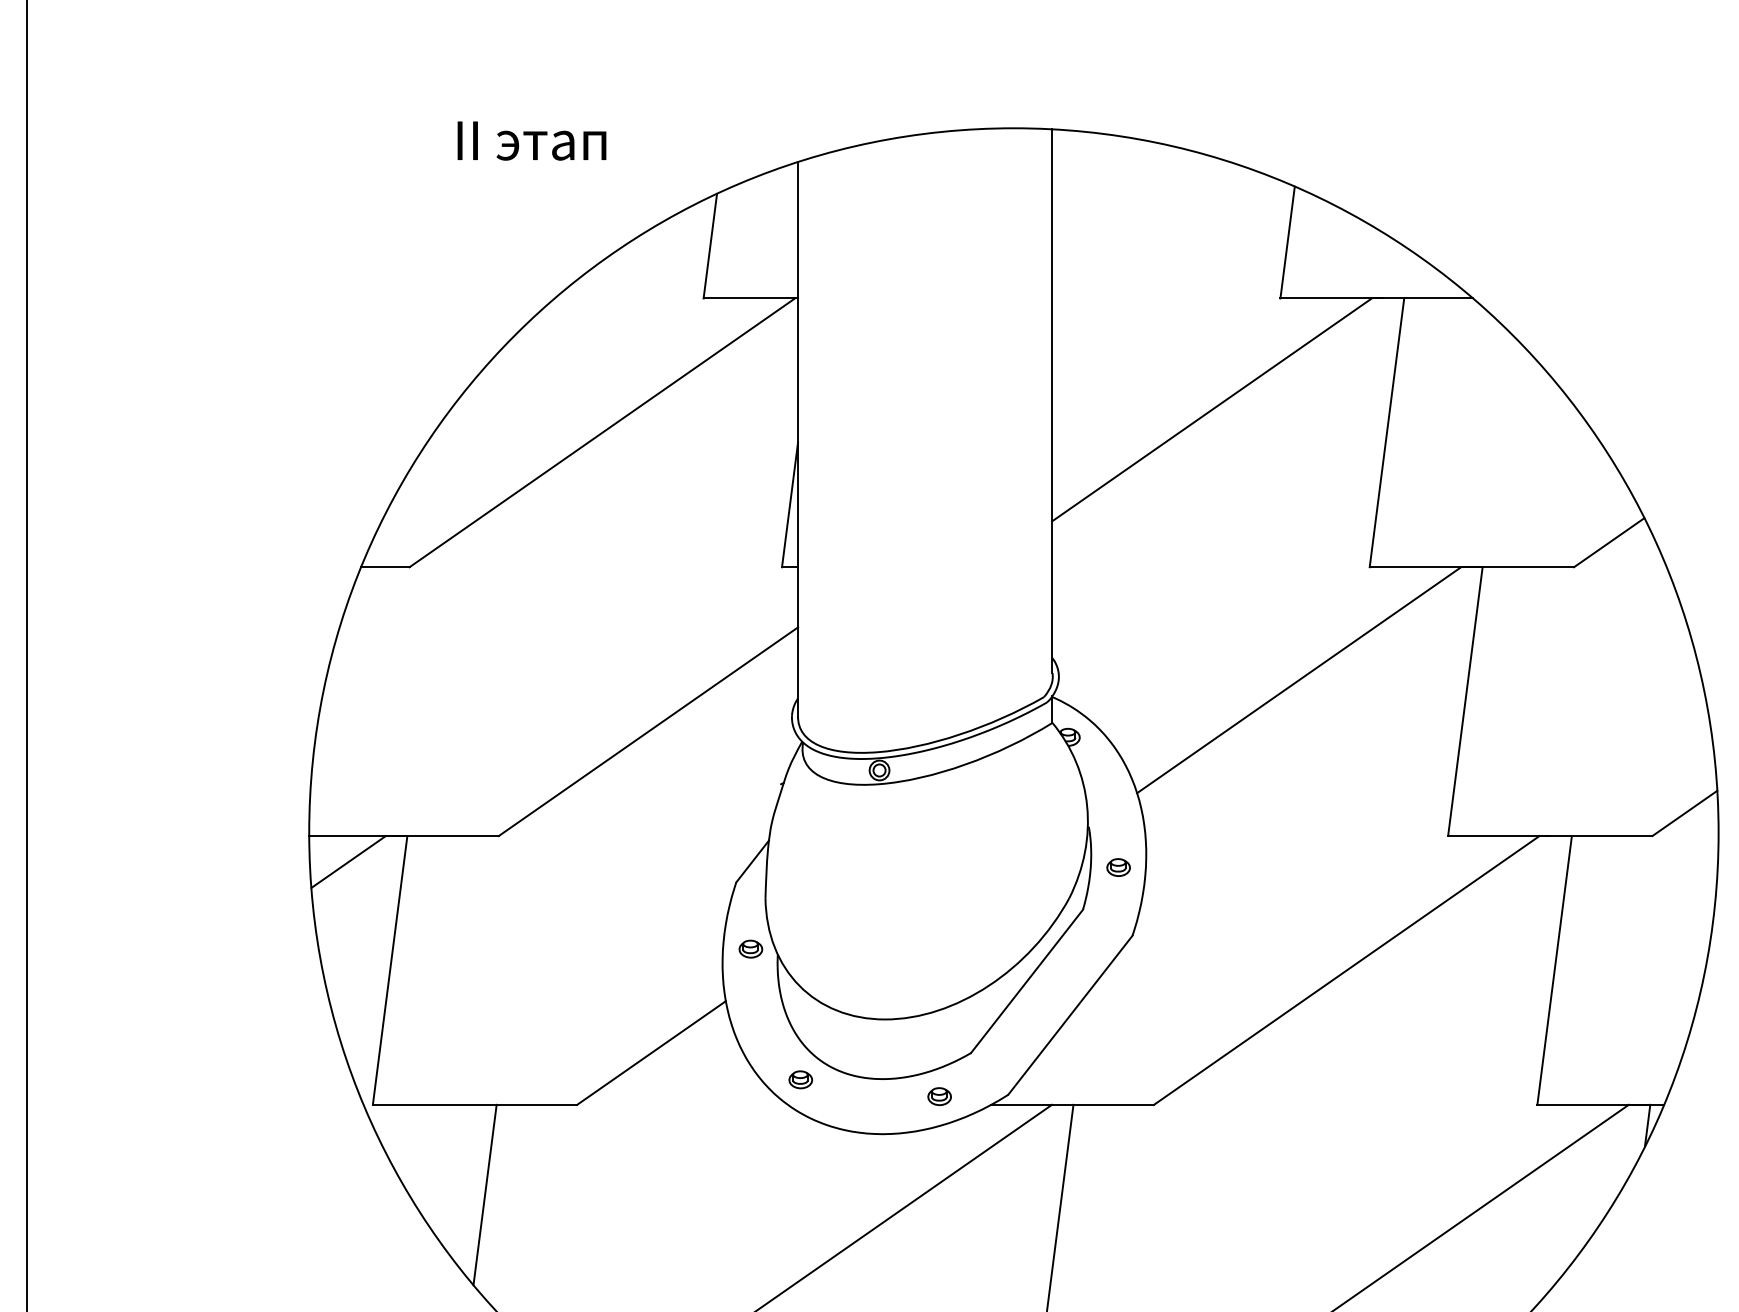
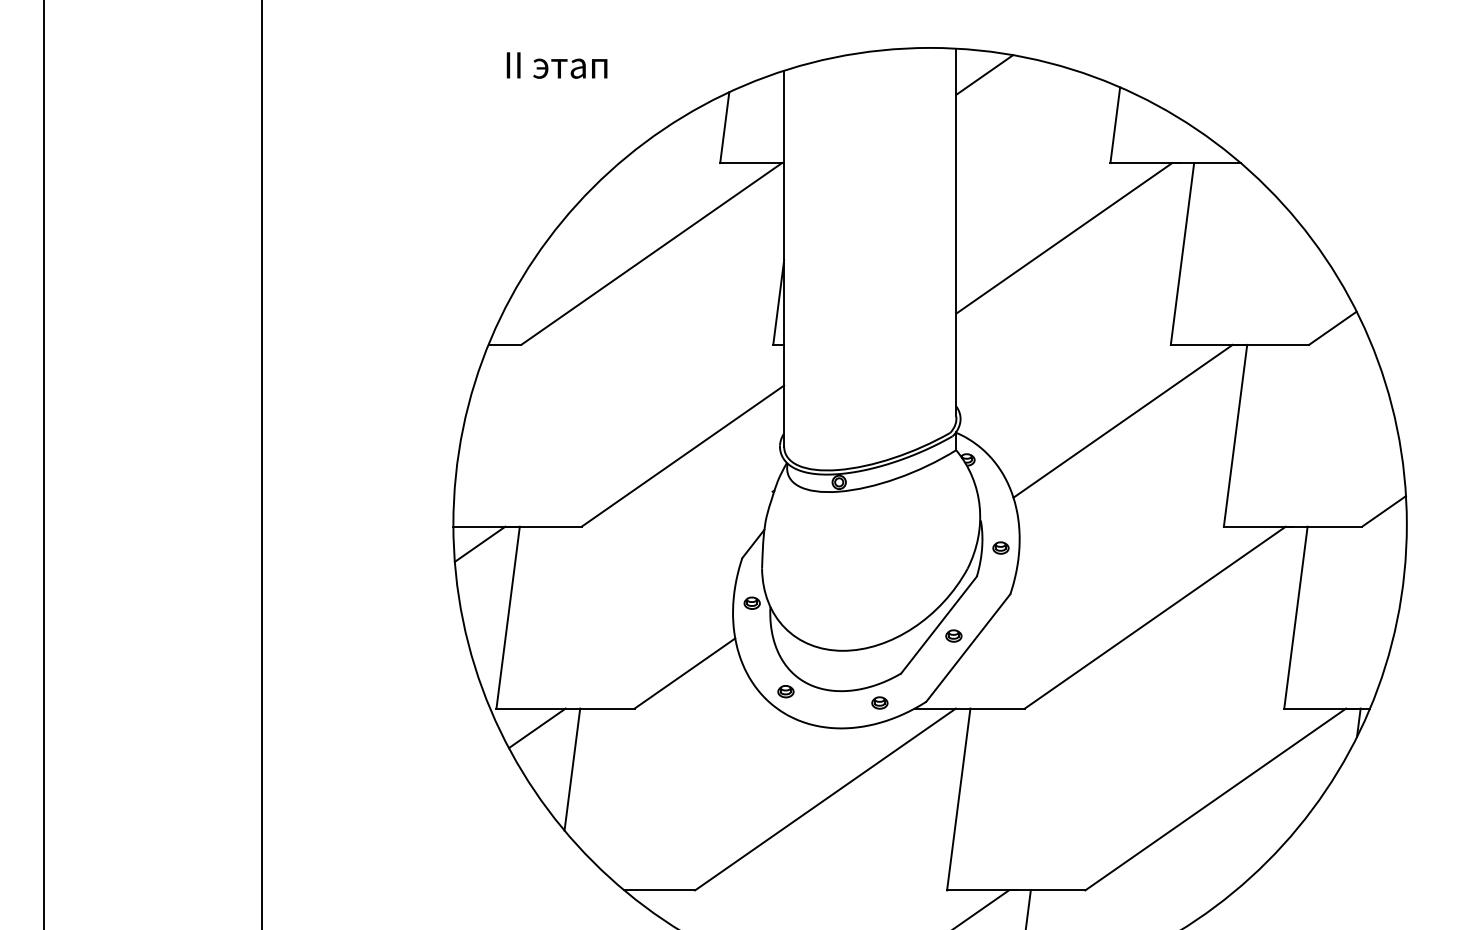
text: (531, 140) -> (556, 65), moved
line: (1094, 167) -> (984, 74), added
part: (1048, 996) -> (953, 635), added
line: (433, 1134) -> (537, 728), added

